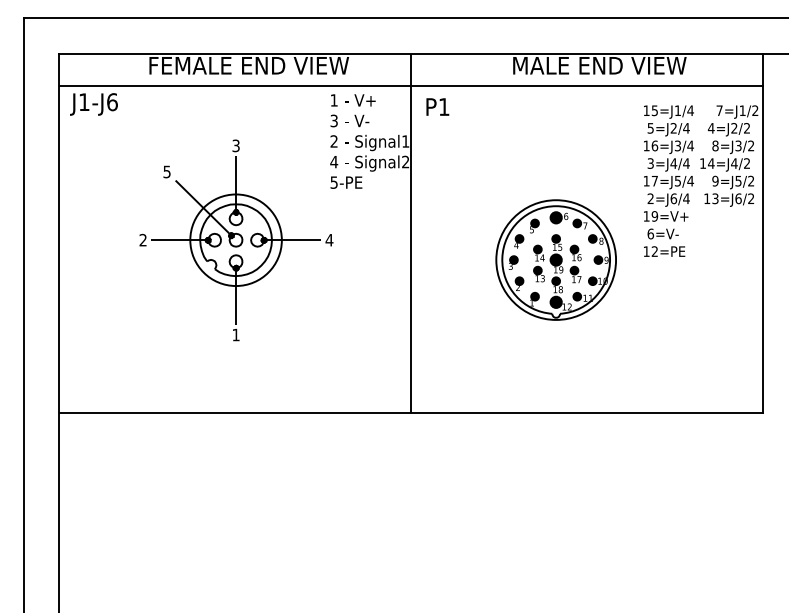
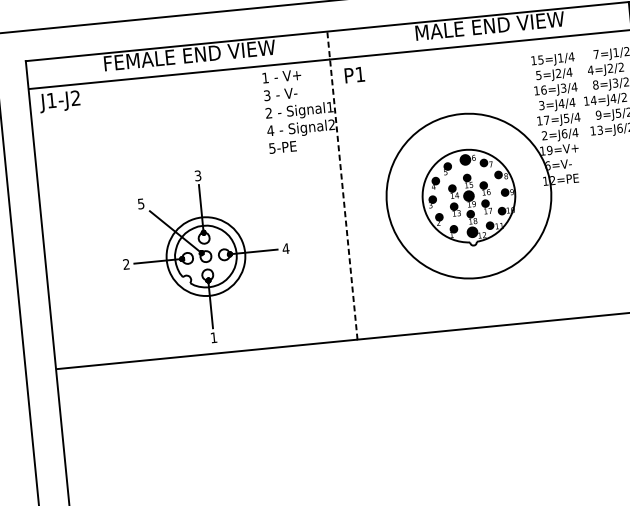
text: (112, 102) -> (75, 98), J1-J6 -> J1-J2
line: (410, 233) -> (342, 185), solid -> dashed
part: (236, 240) -> (206, 256), moved
circle: (556, 259) -> (469, 195), size x1.6

